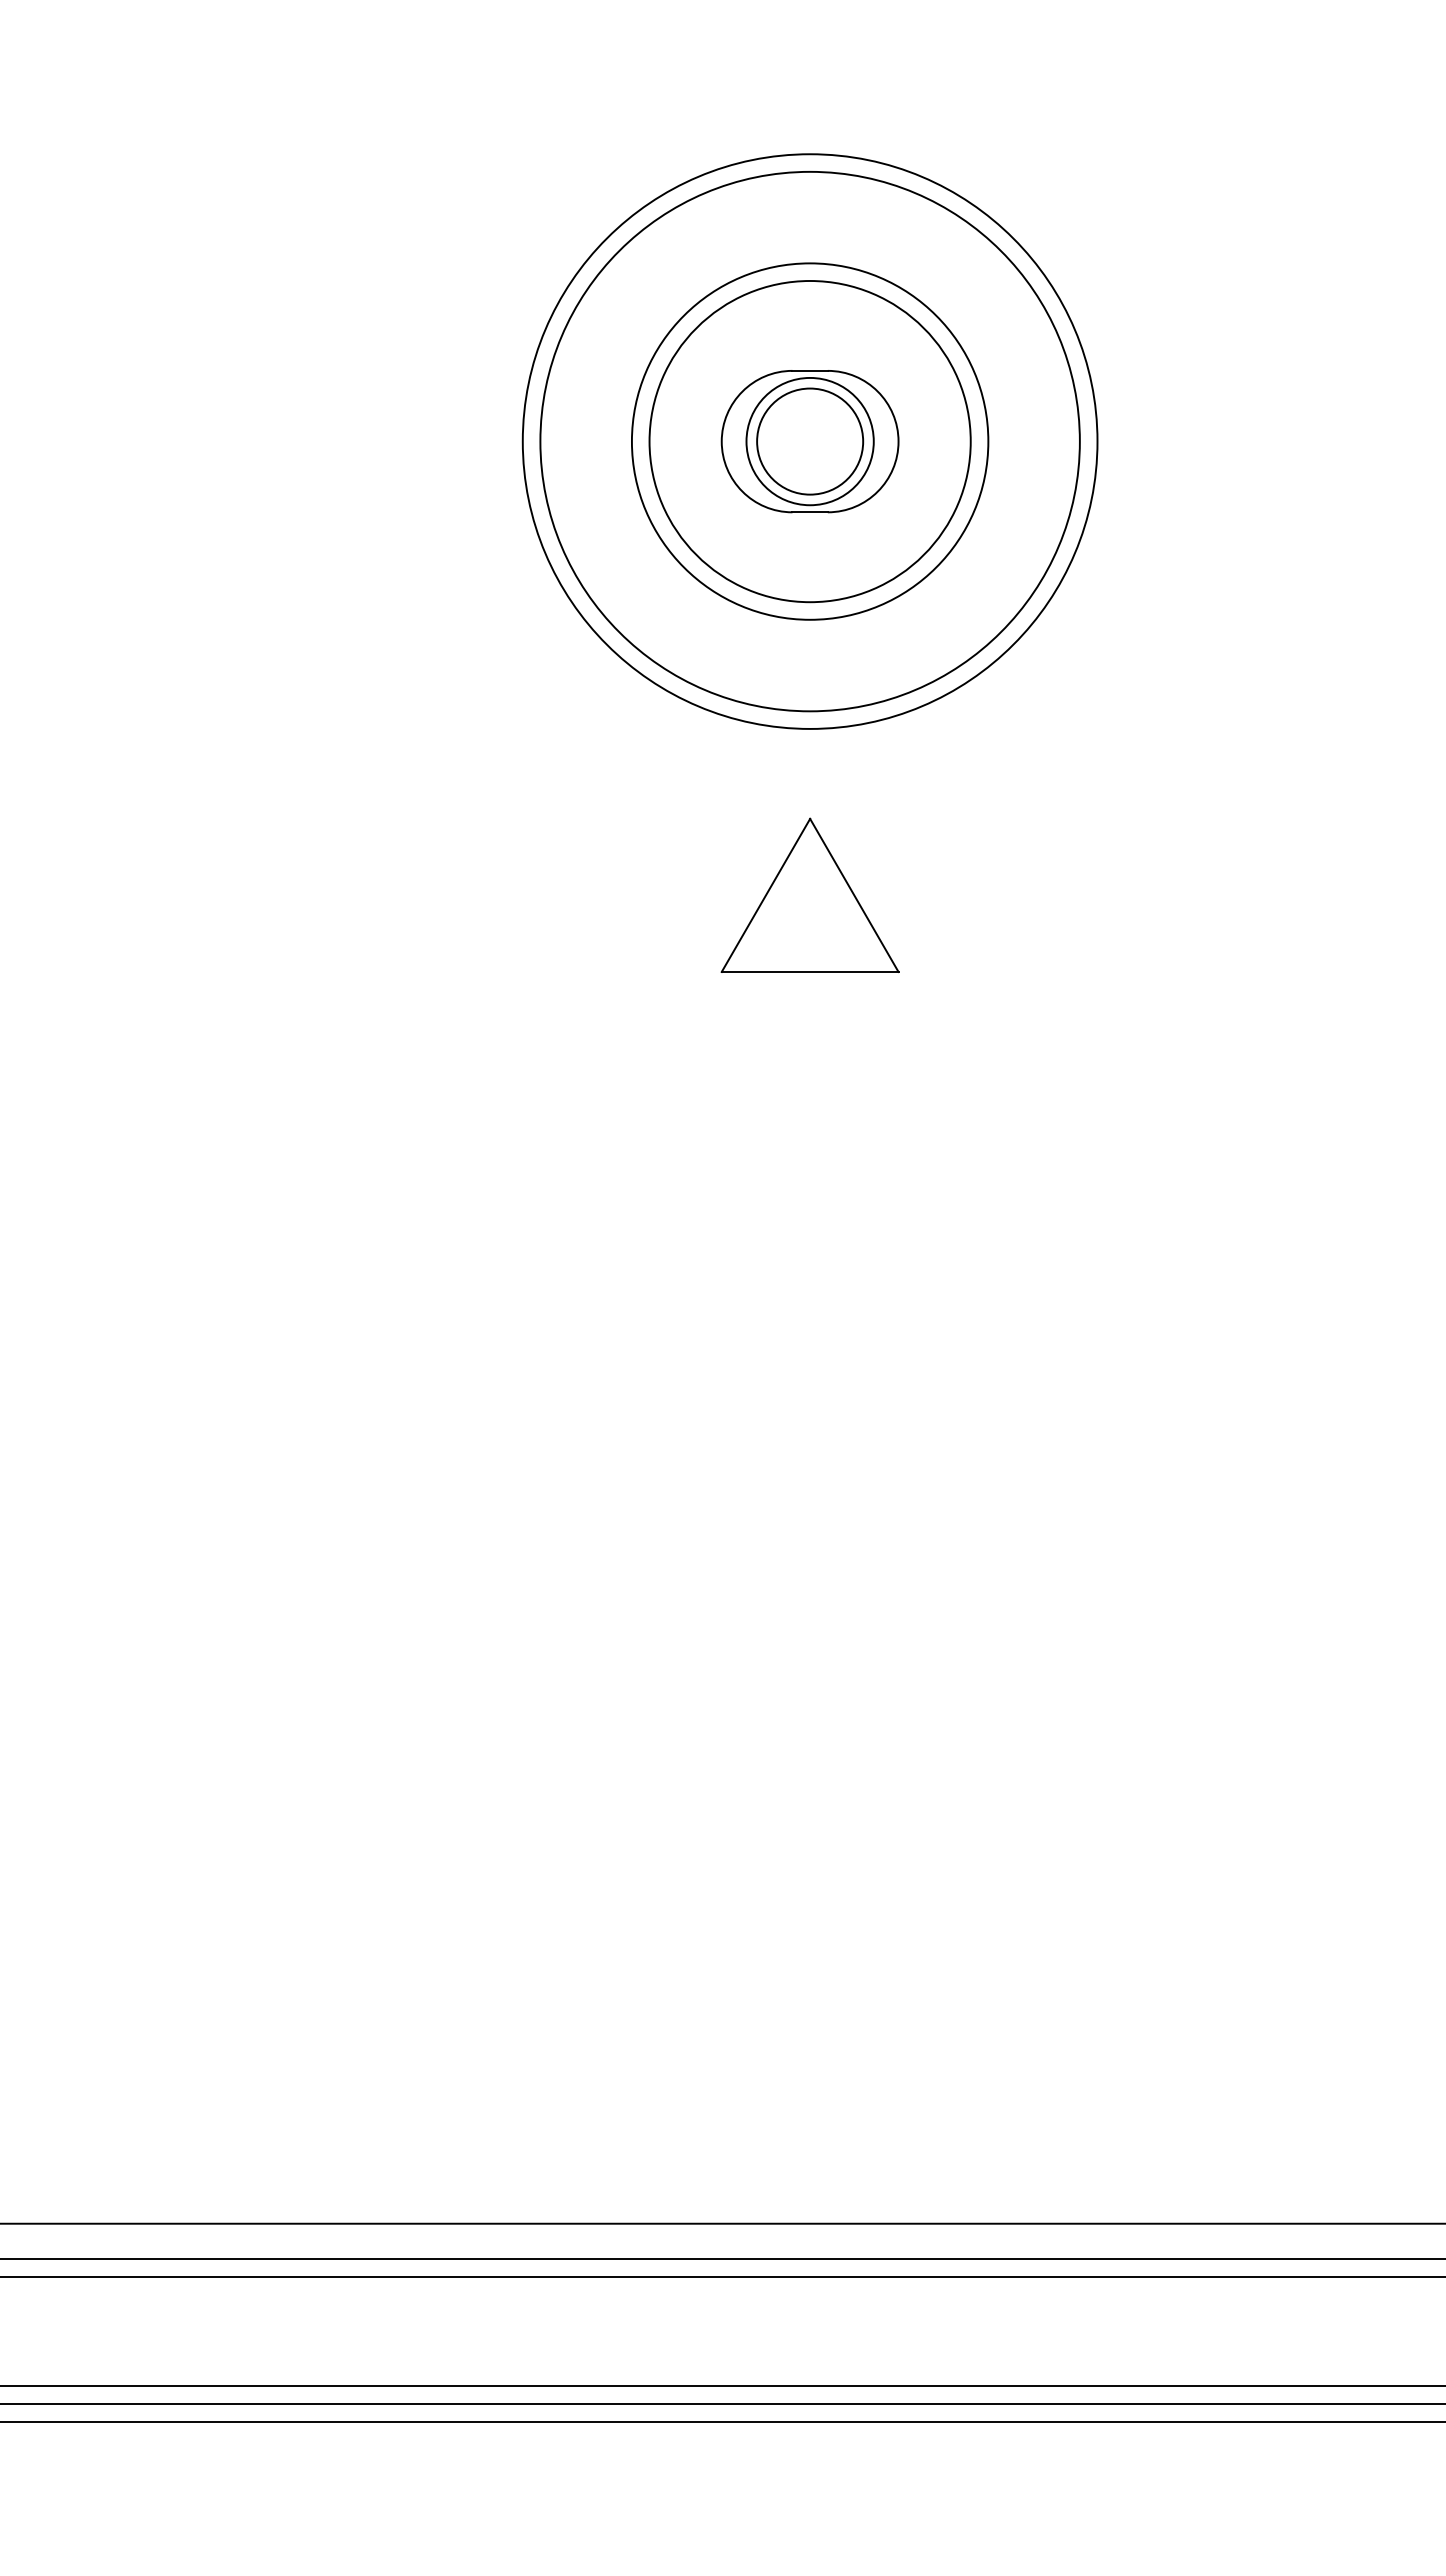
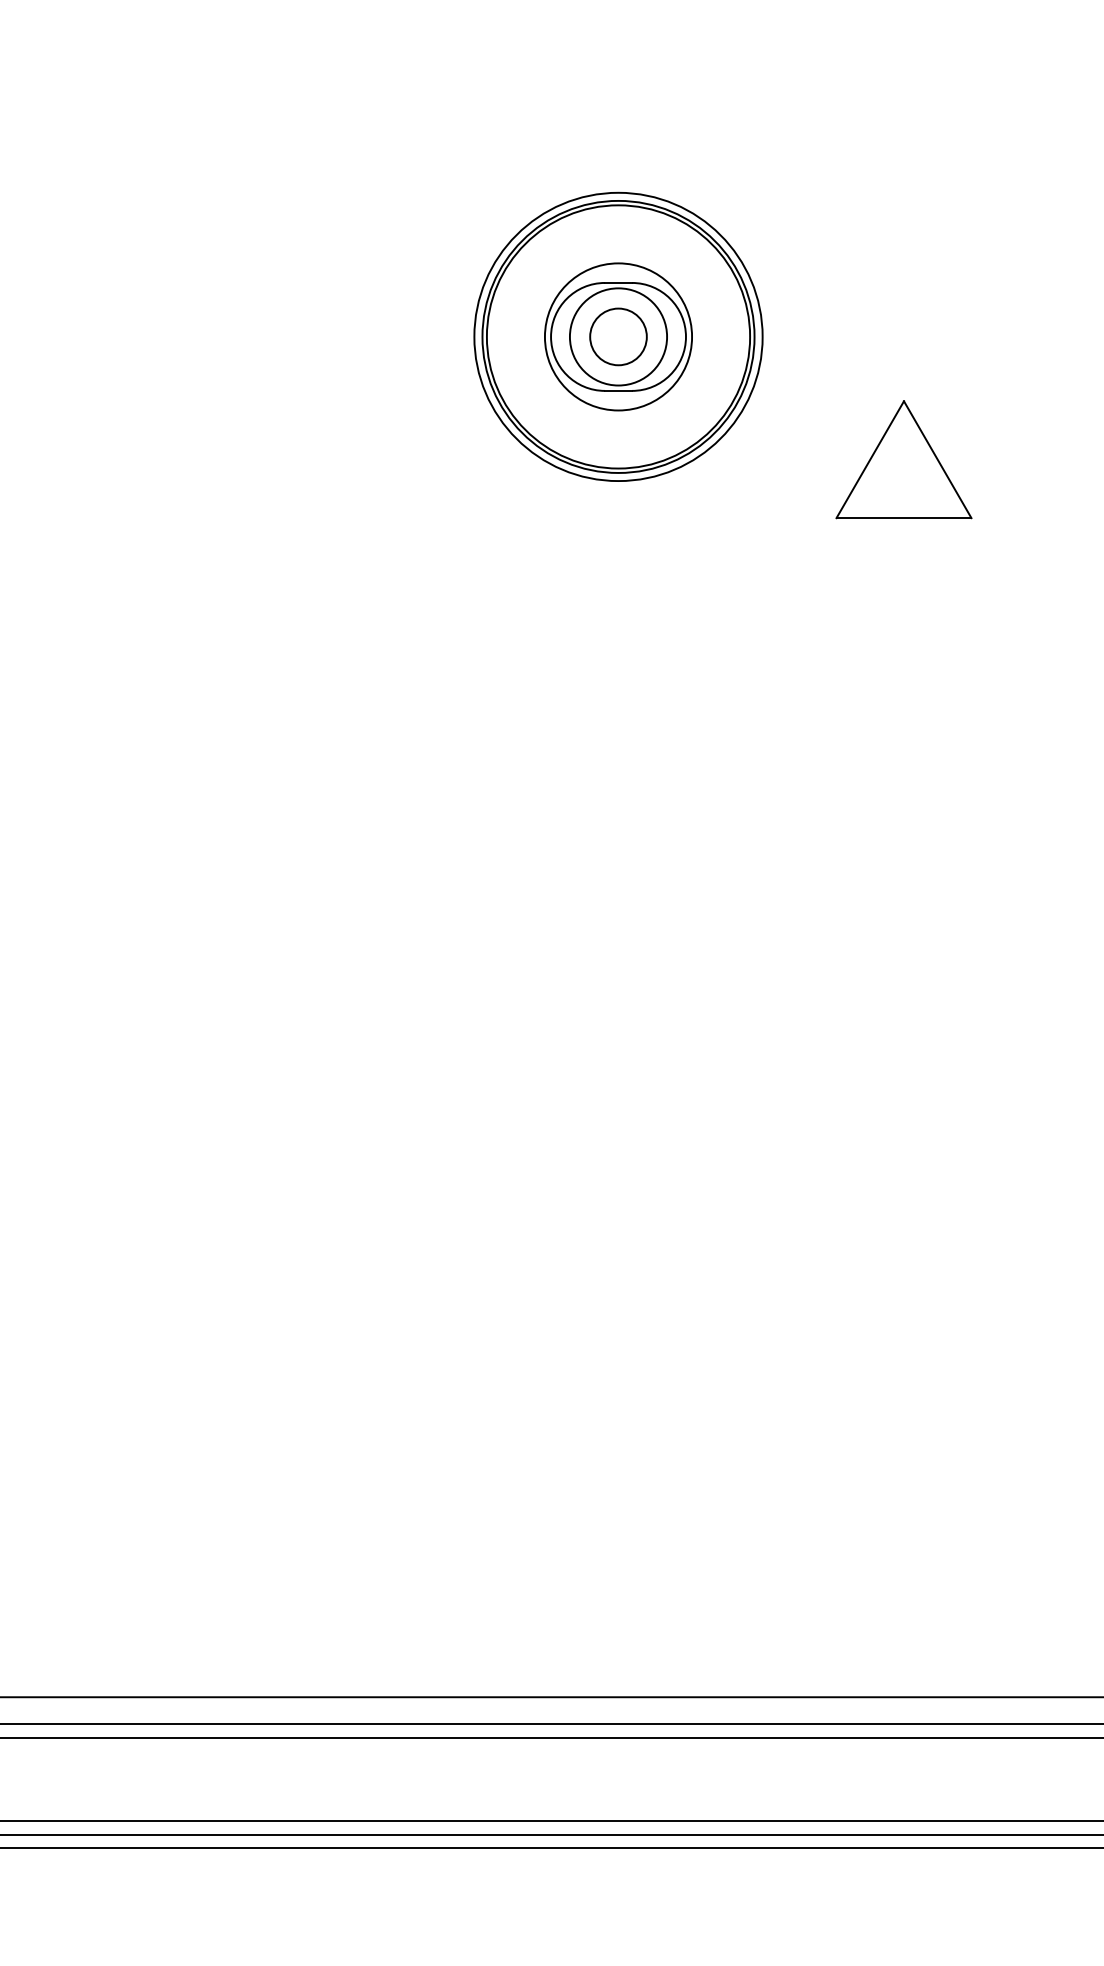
circle: (809, 441) -> (618, 336), size x0.6
circle: (809, 441) -> (618, 336), size x0.6
circle: (809, 441) -> (618, 336), size x0.7
circle: (810, 441) -> (618, 336), size x0.7
part: (809, 894) -> (903, 458), moved

